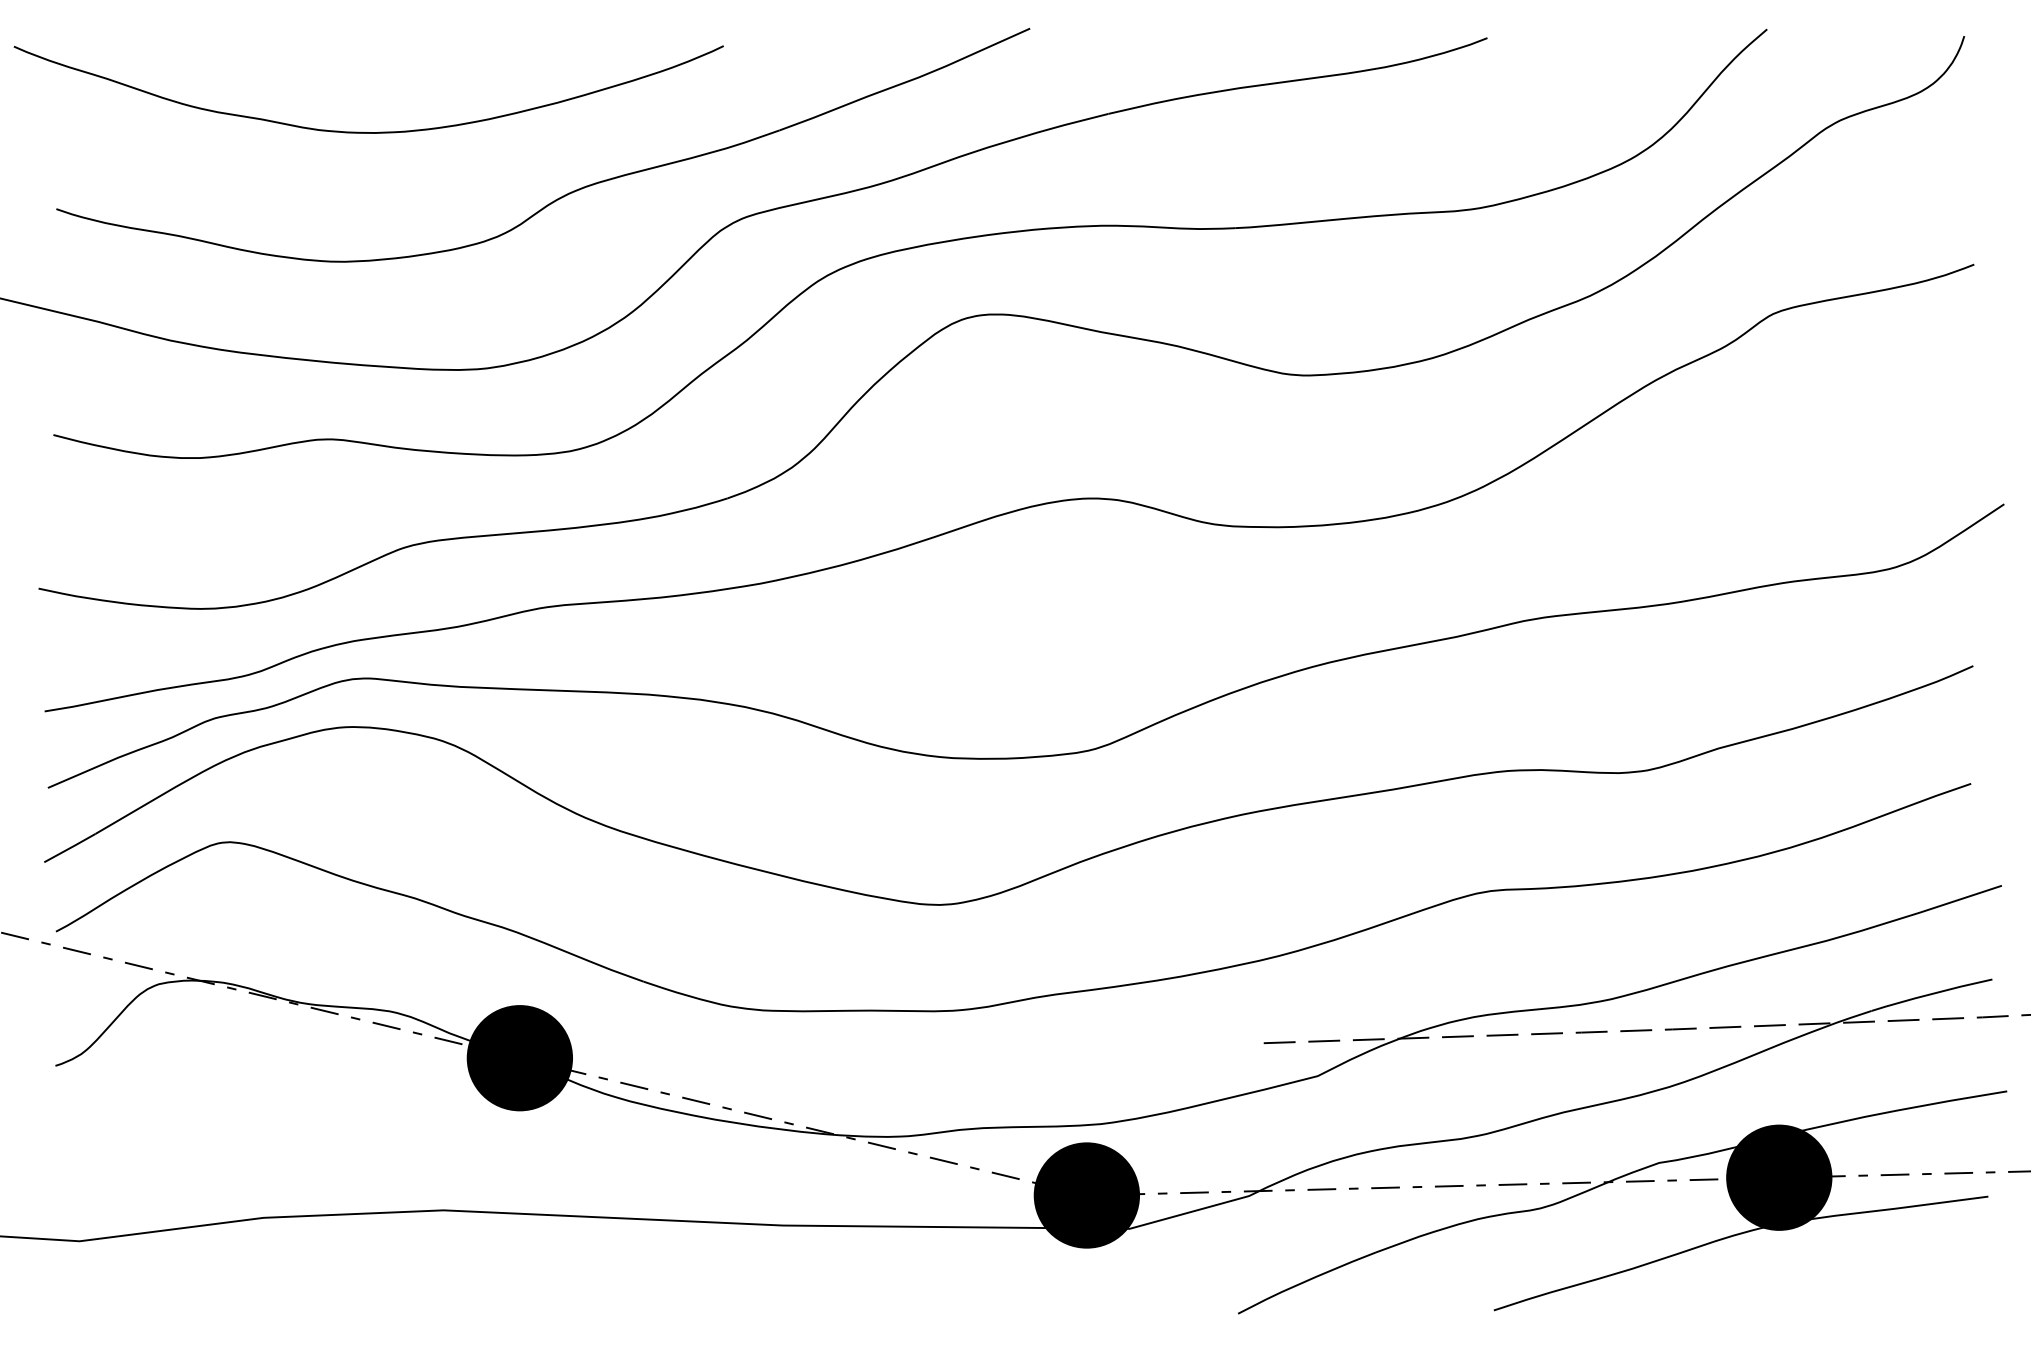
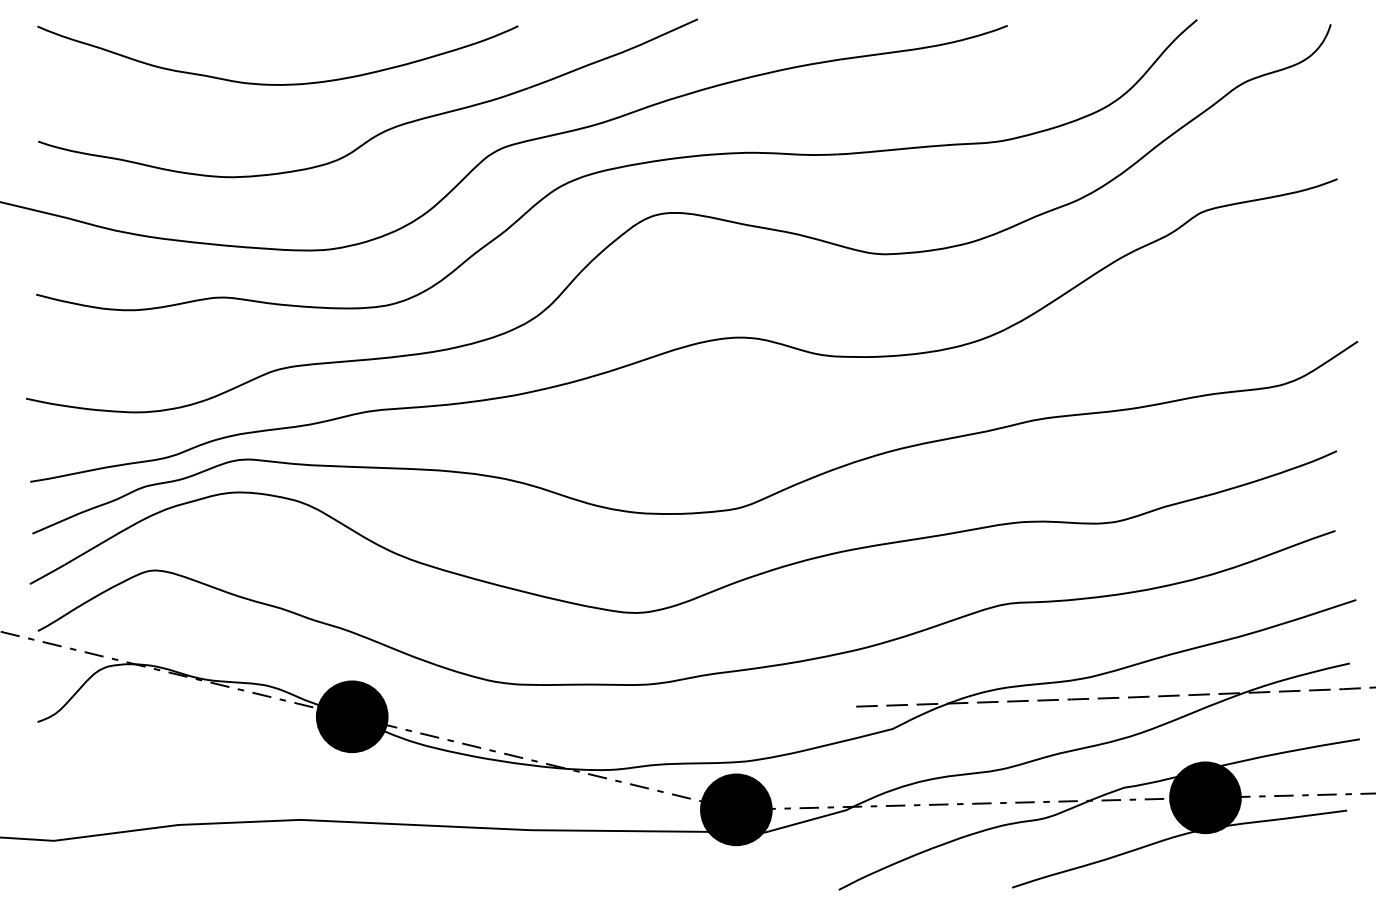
curve: (368, 132) -> (277, 84), moved

